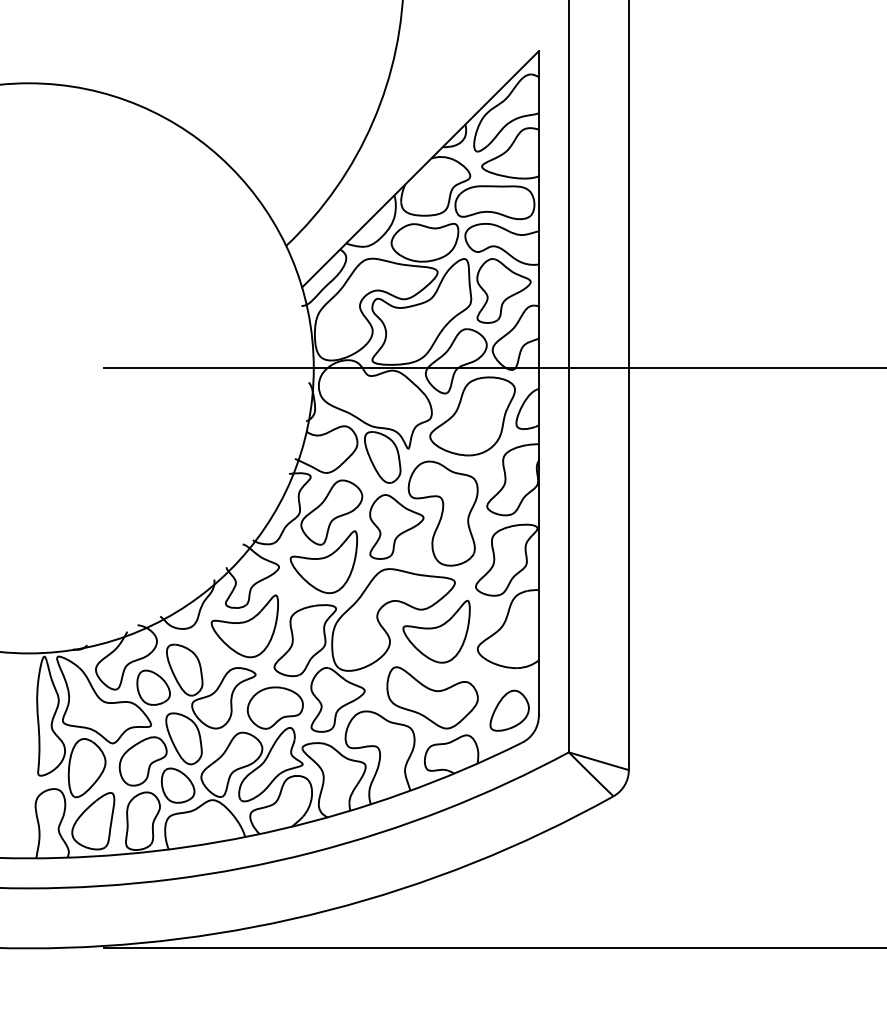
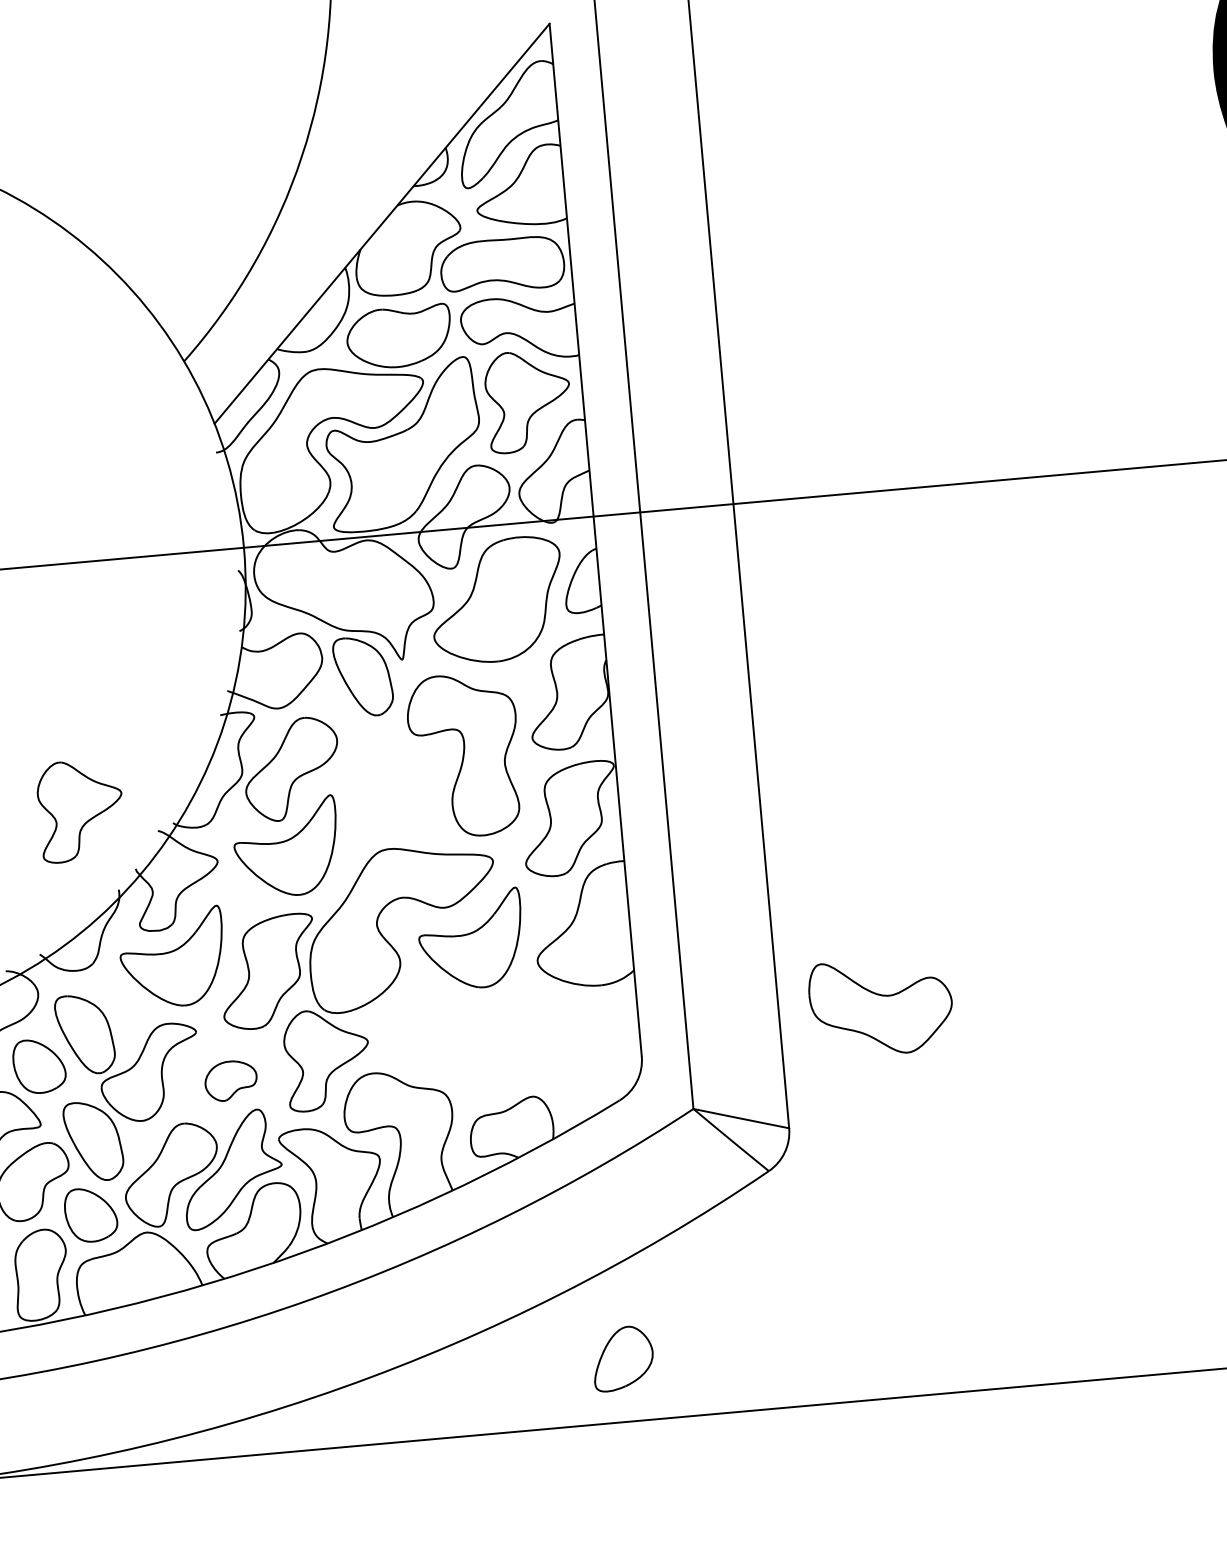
part: (396, 526) -> (80, 809), moved
part: (432, 697) -> (881, 1006), moved
part: (274, 707) -> (229, 1080), size x0.6
part: (509, 710) -> (622, 1358), moved

